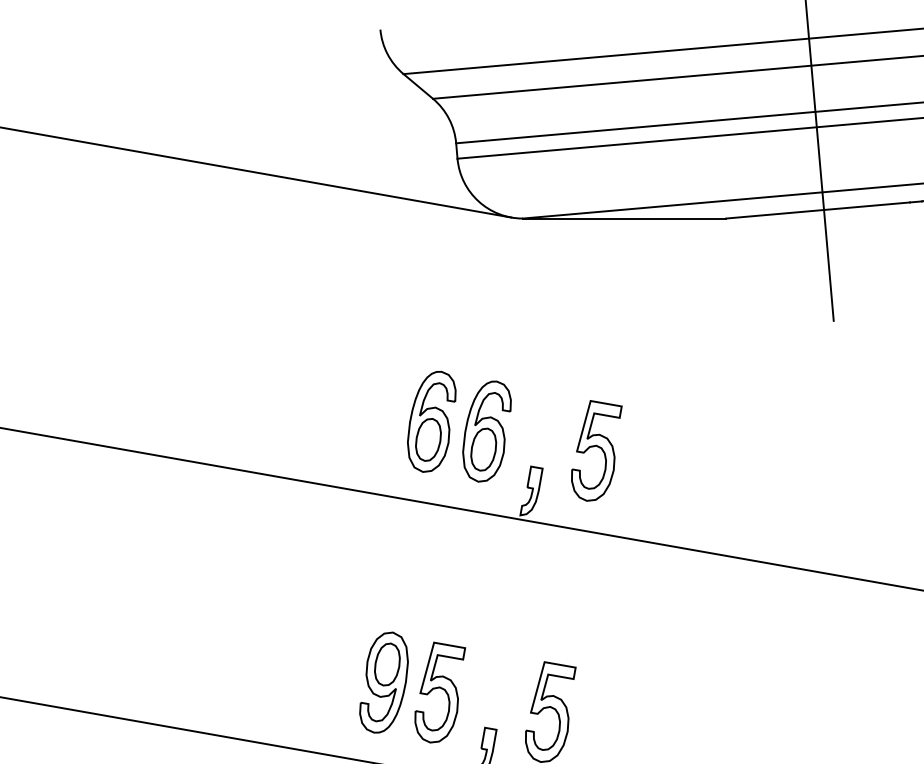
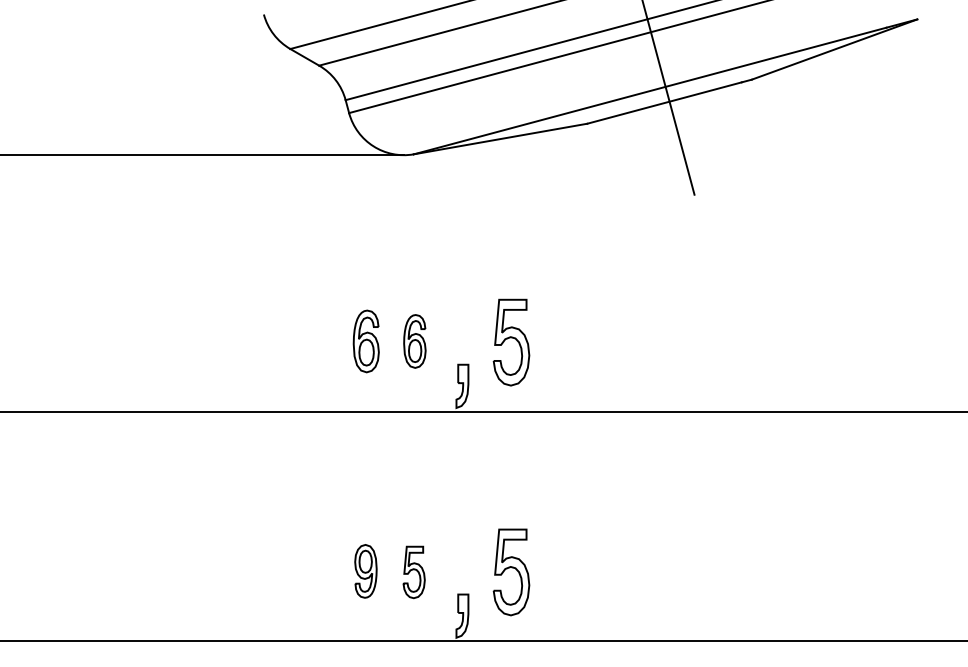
part: (431, 421) -> (366, 341), size x0.7
part: (486, 431) -> (414, 341), size x0.6
part: (384, 682) -> (365, 571), size x0.6
part: (438, 693) -> (413, 572), size x0.6

